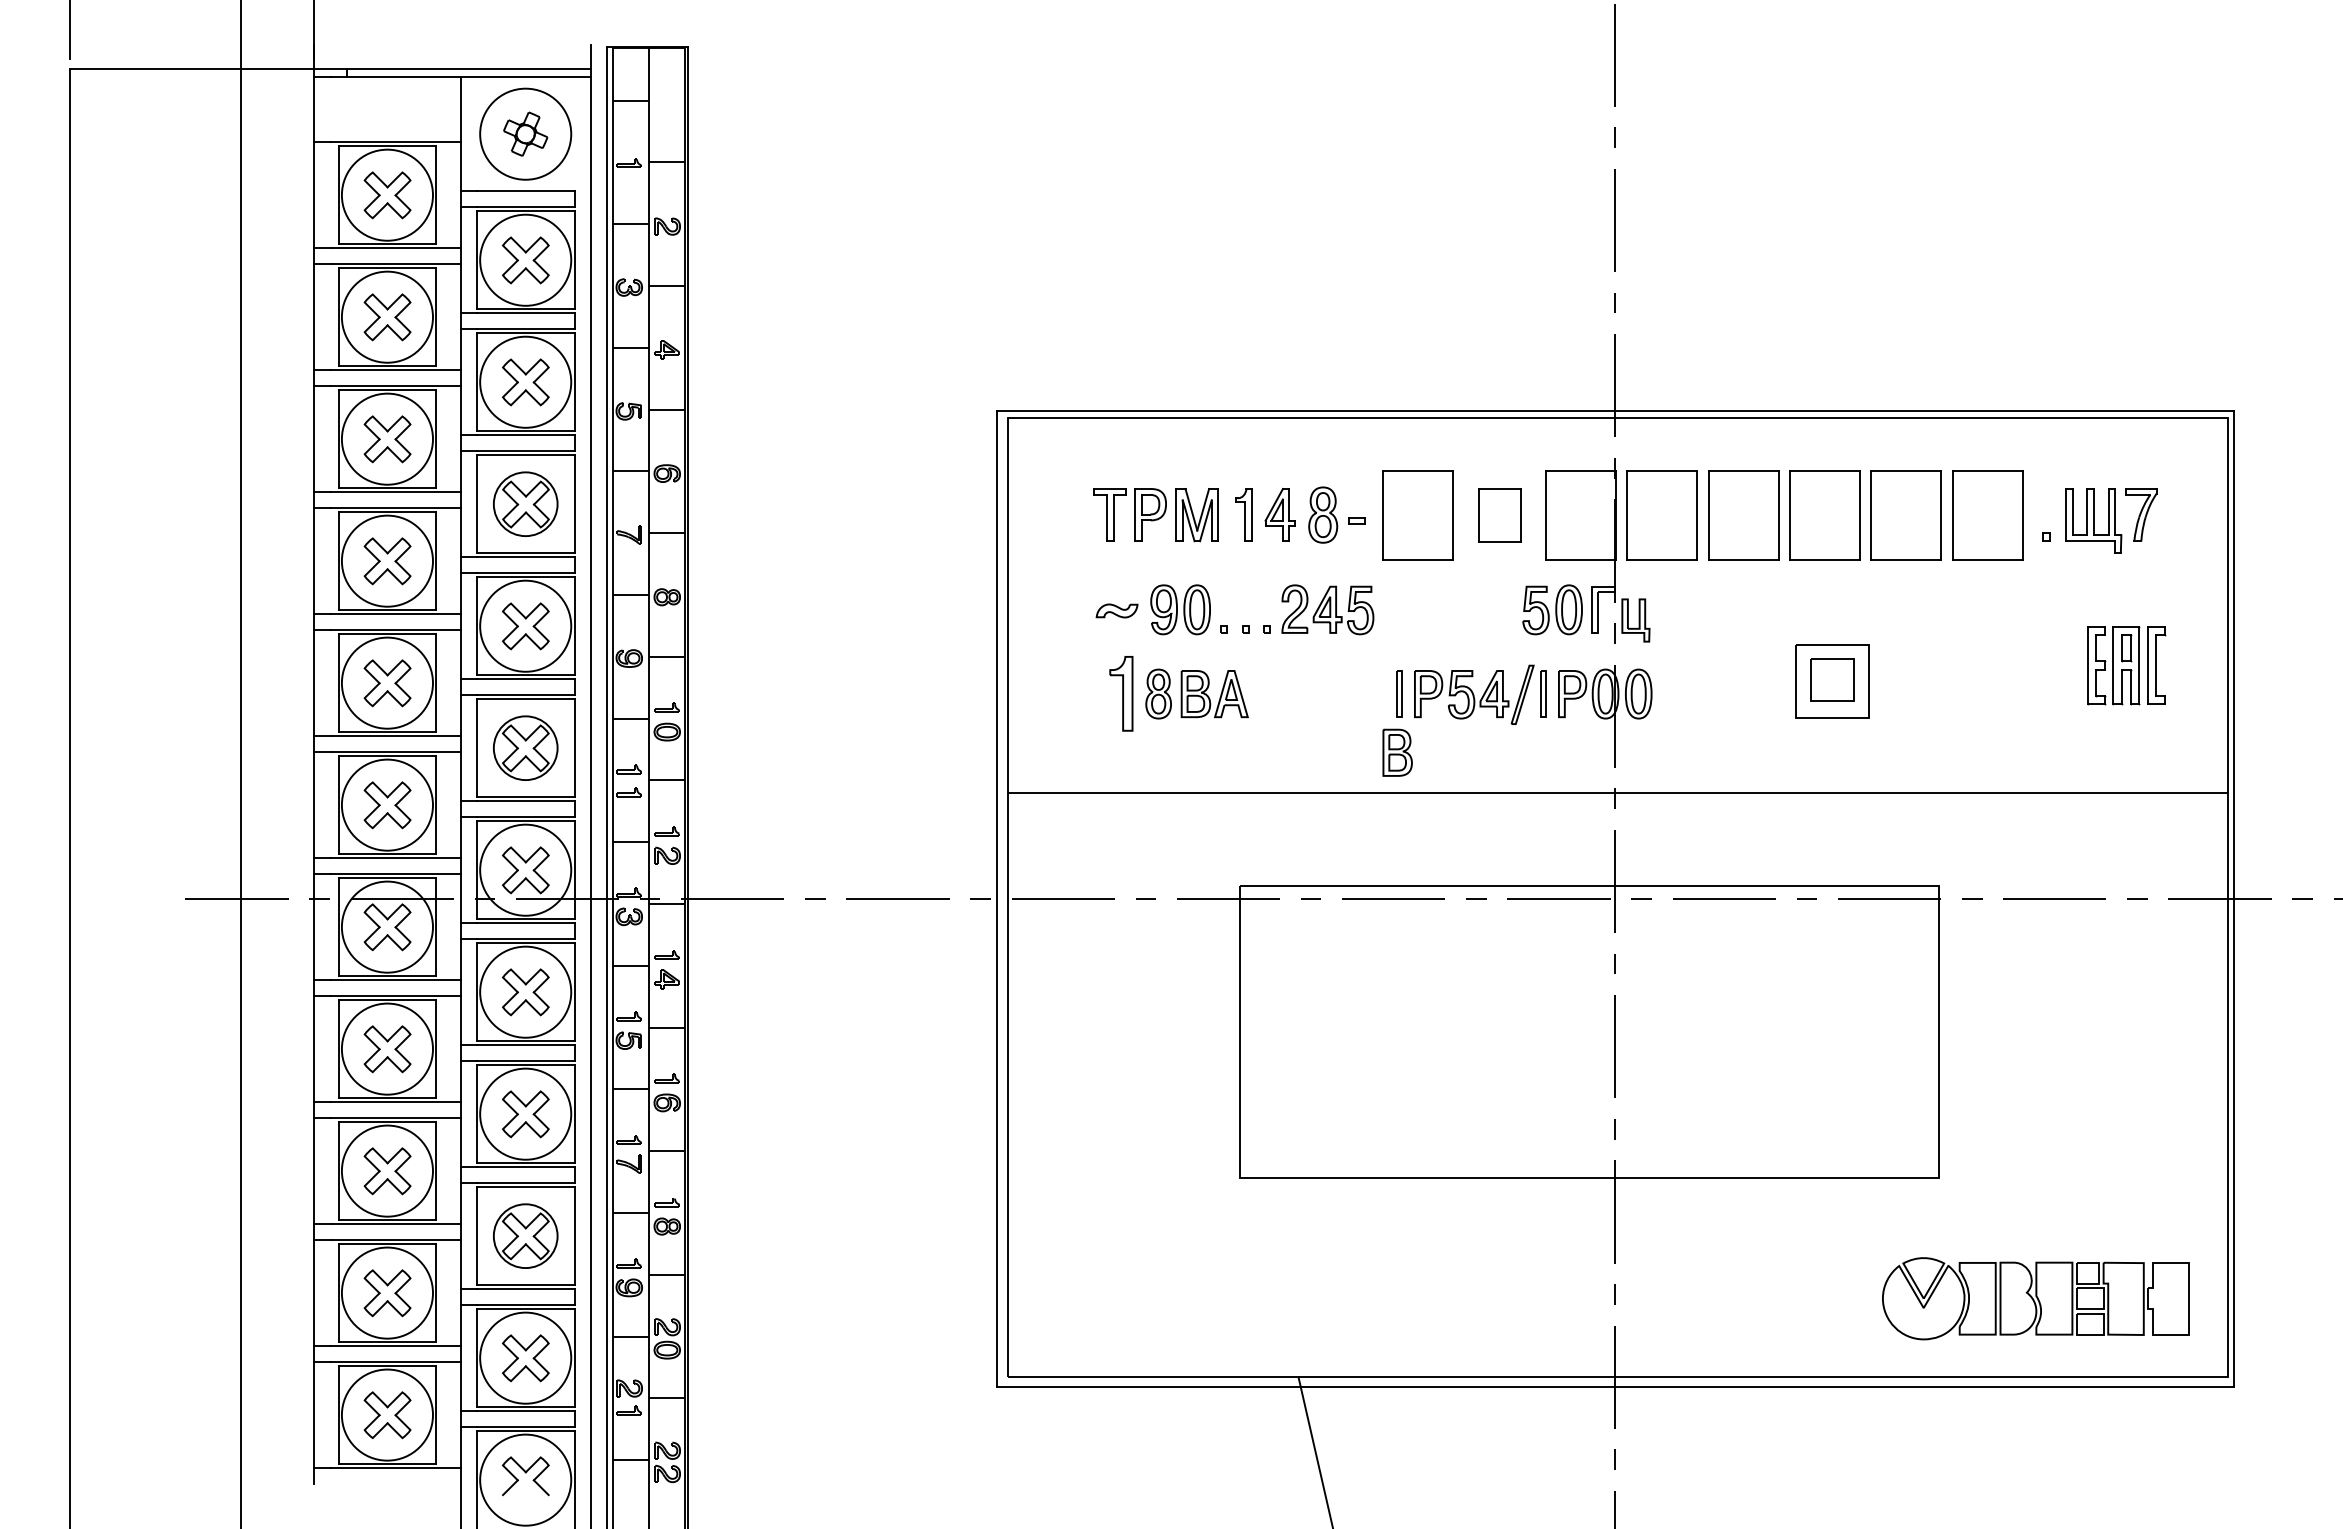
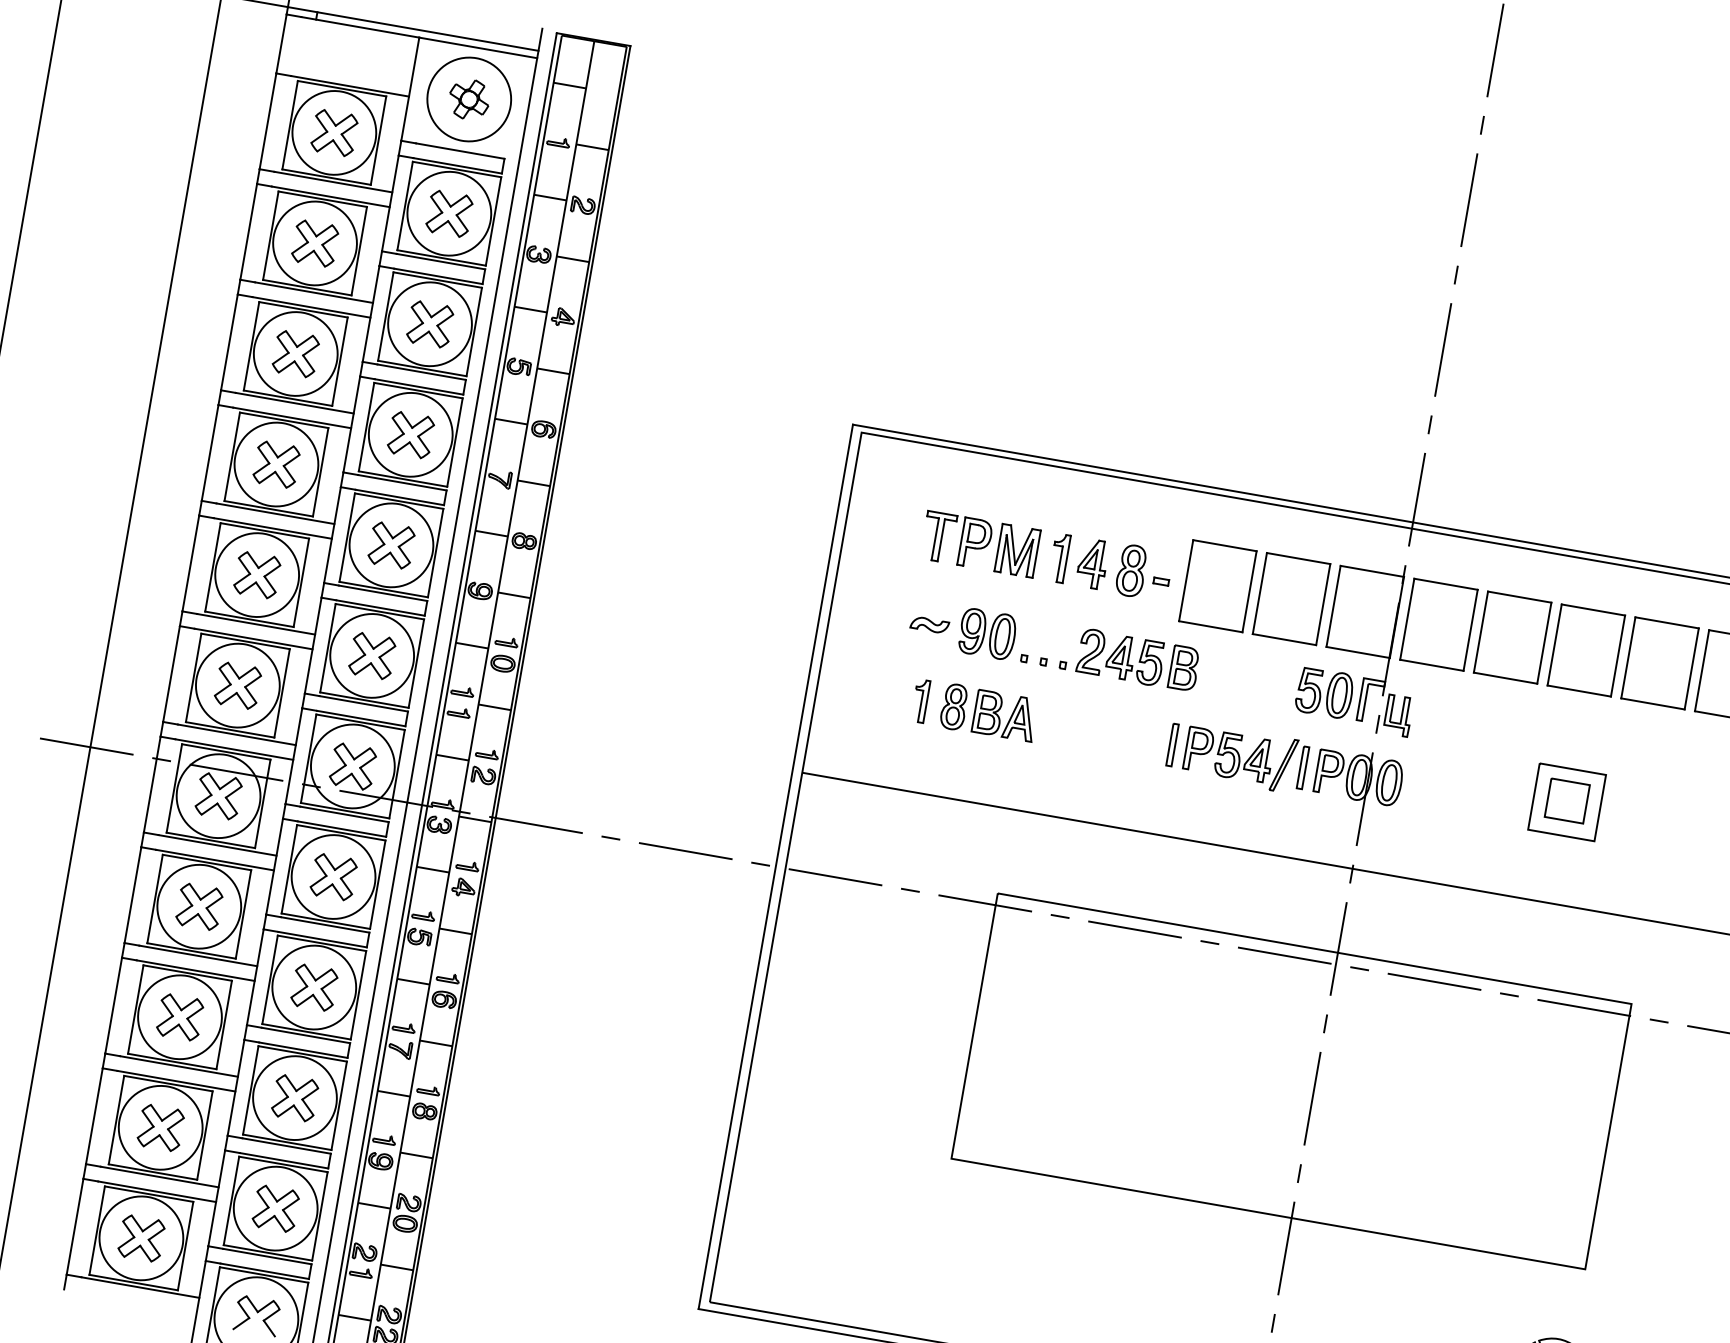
circle: (525, 503) -> (410, 434), size x1.43
part: (1499, 515) -> (1291, 599), size x1.67
part: (1121, 694) -> (920, 701), size x0.62
circle: (525, 747) -> (372, 655), size x1.43
part: (1397, 752) -> (1184, 668), moved
circle: (525, 1235) -> (294, 1097), size x1.43

